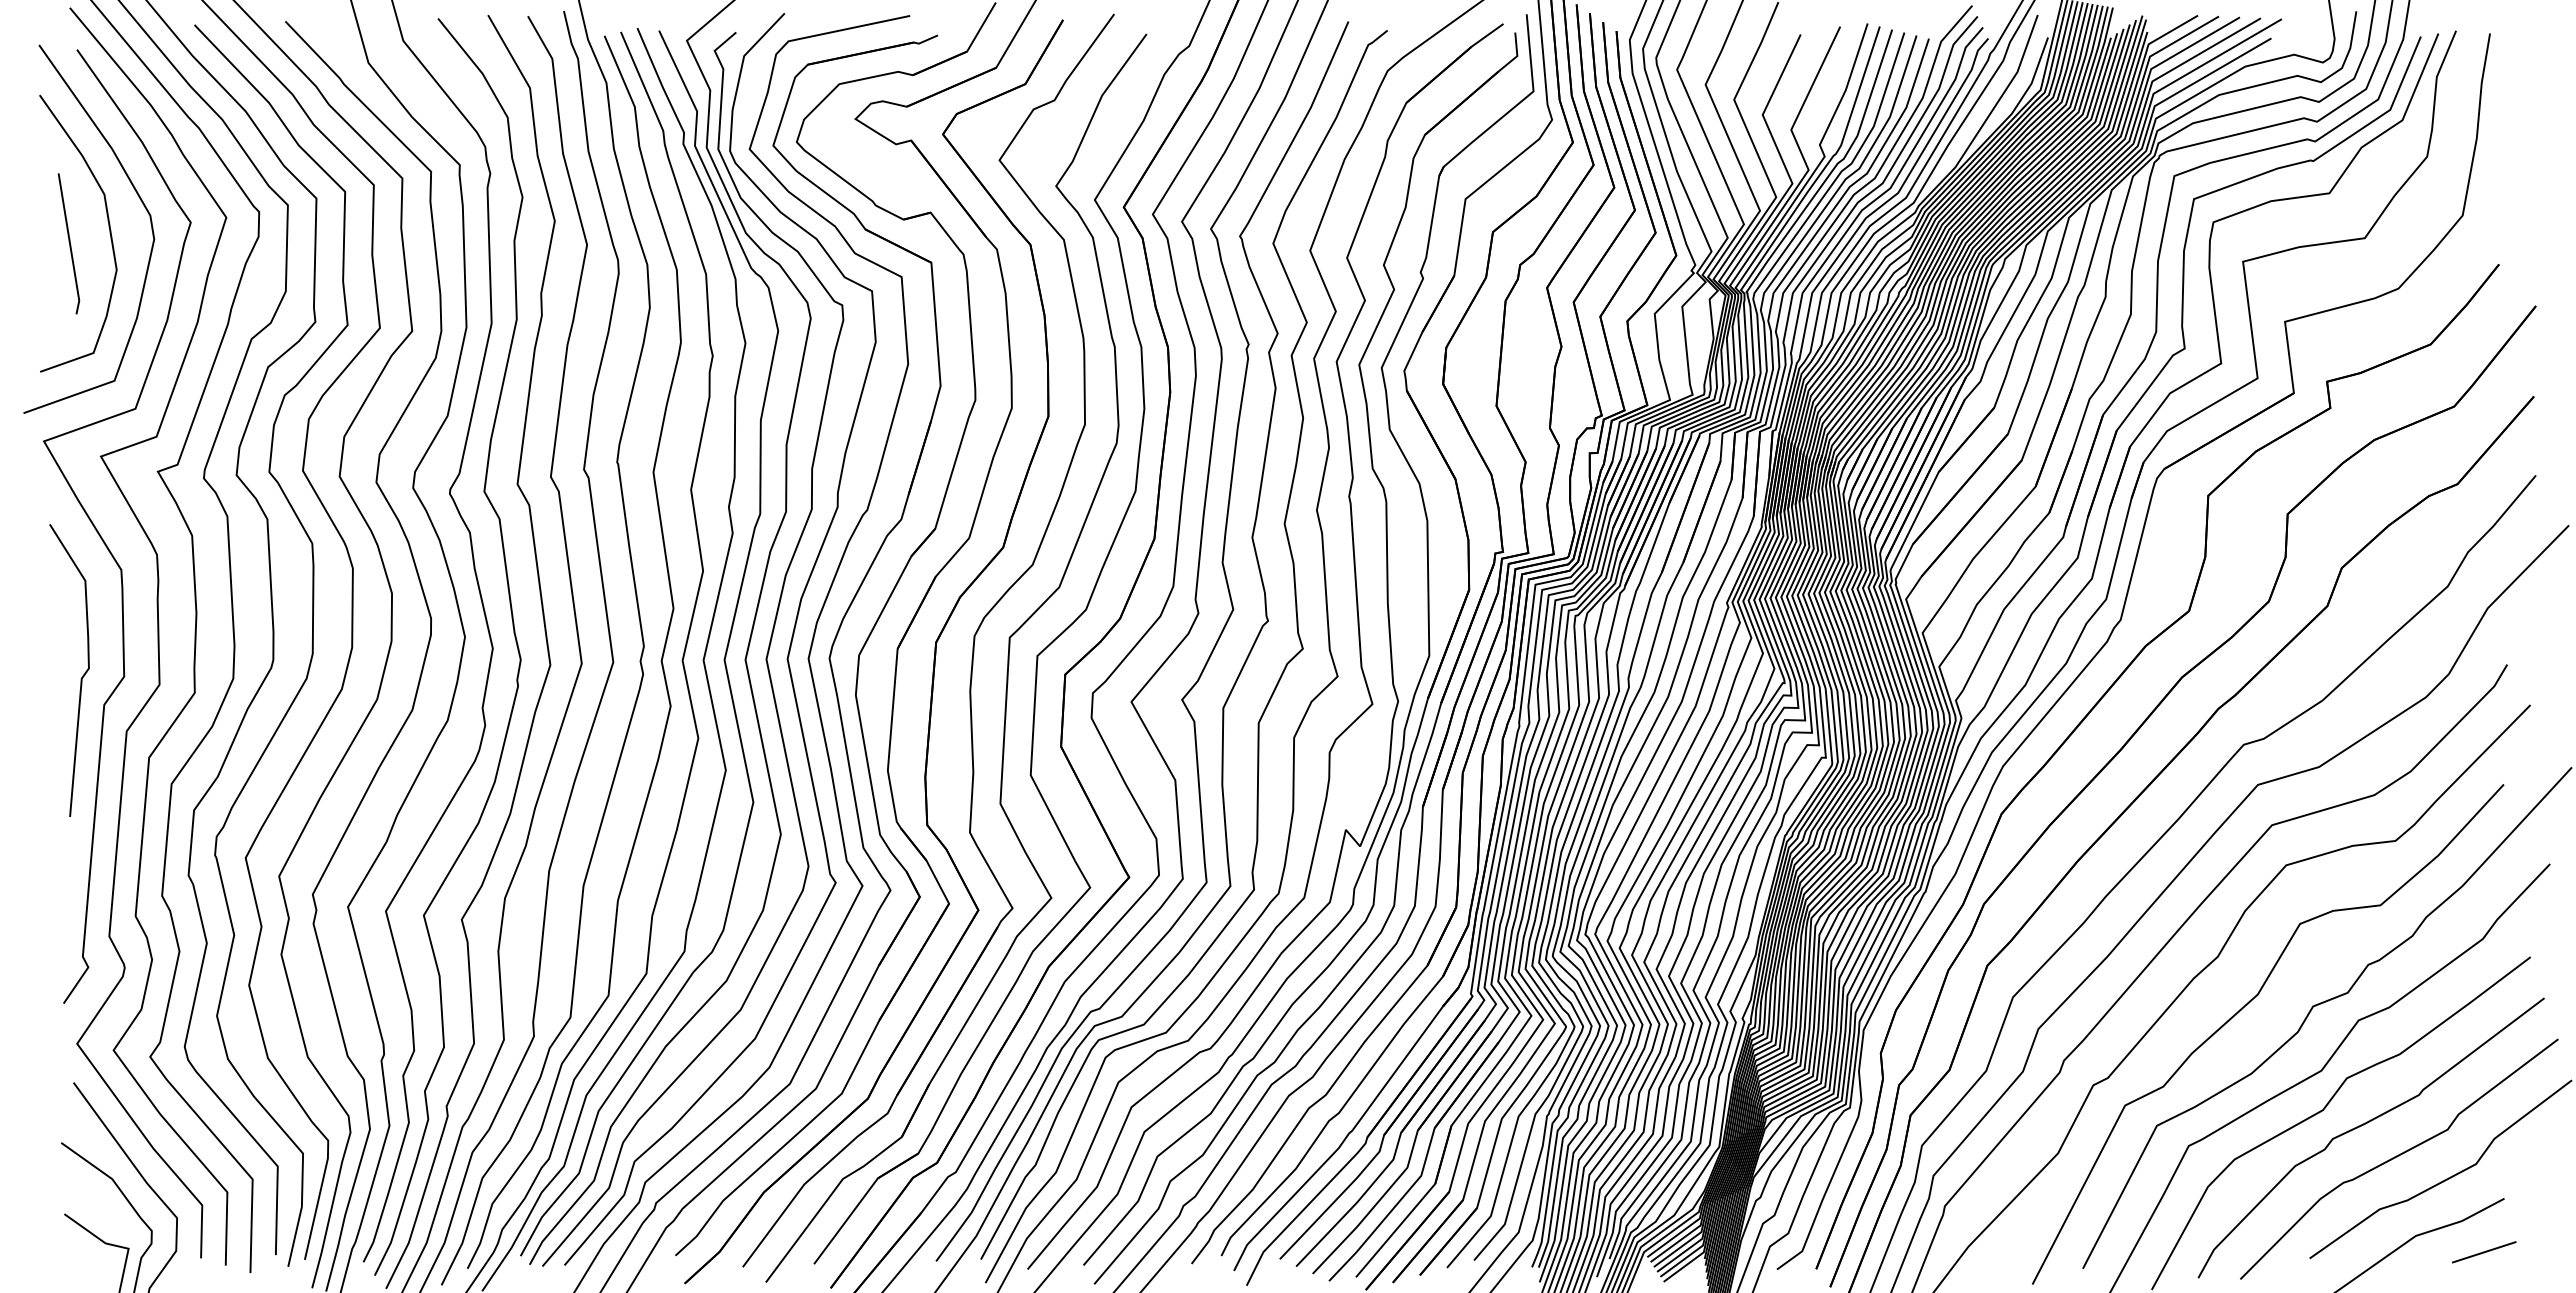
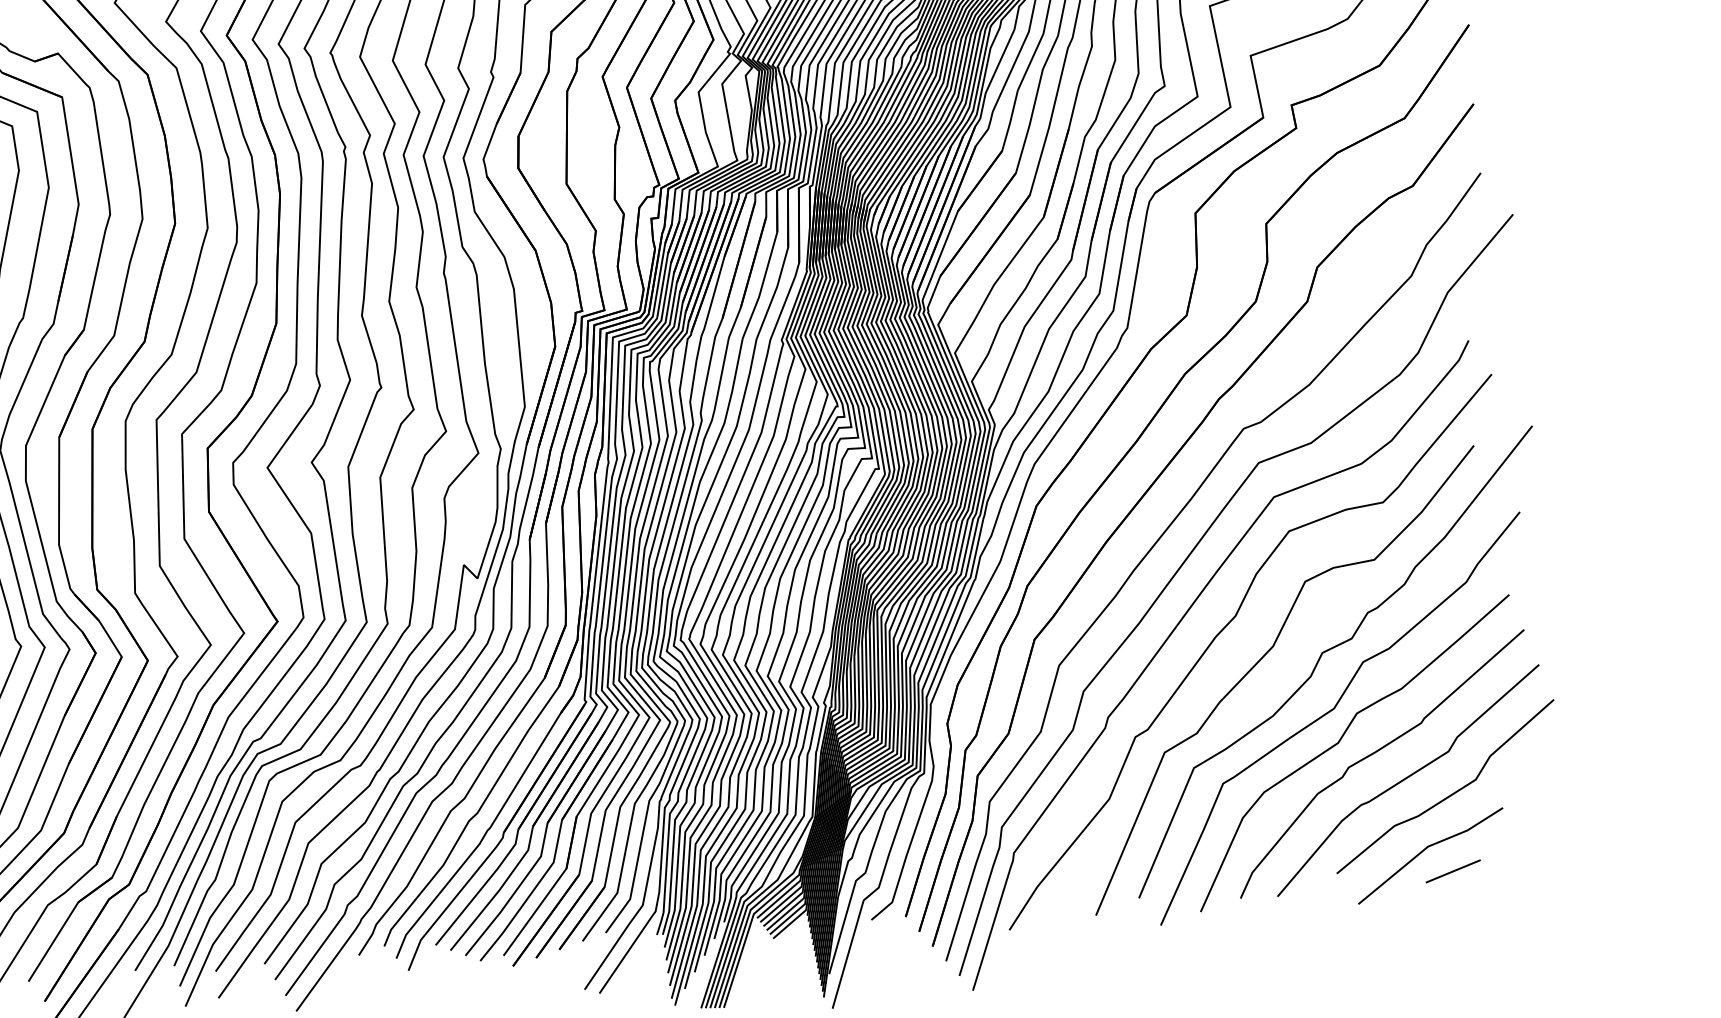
line: (2484, 1252) -> (1453, 871), moved

